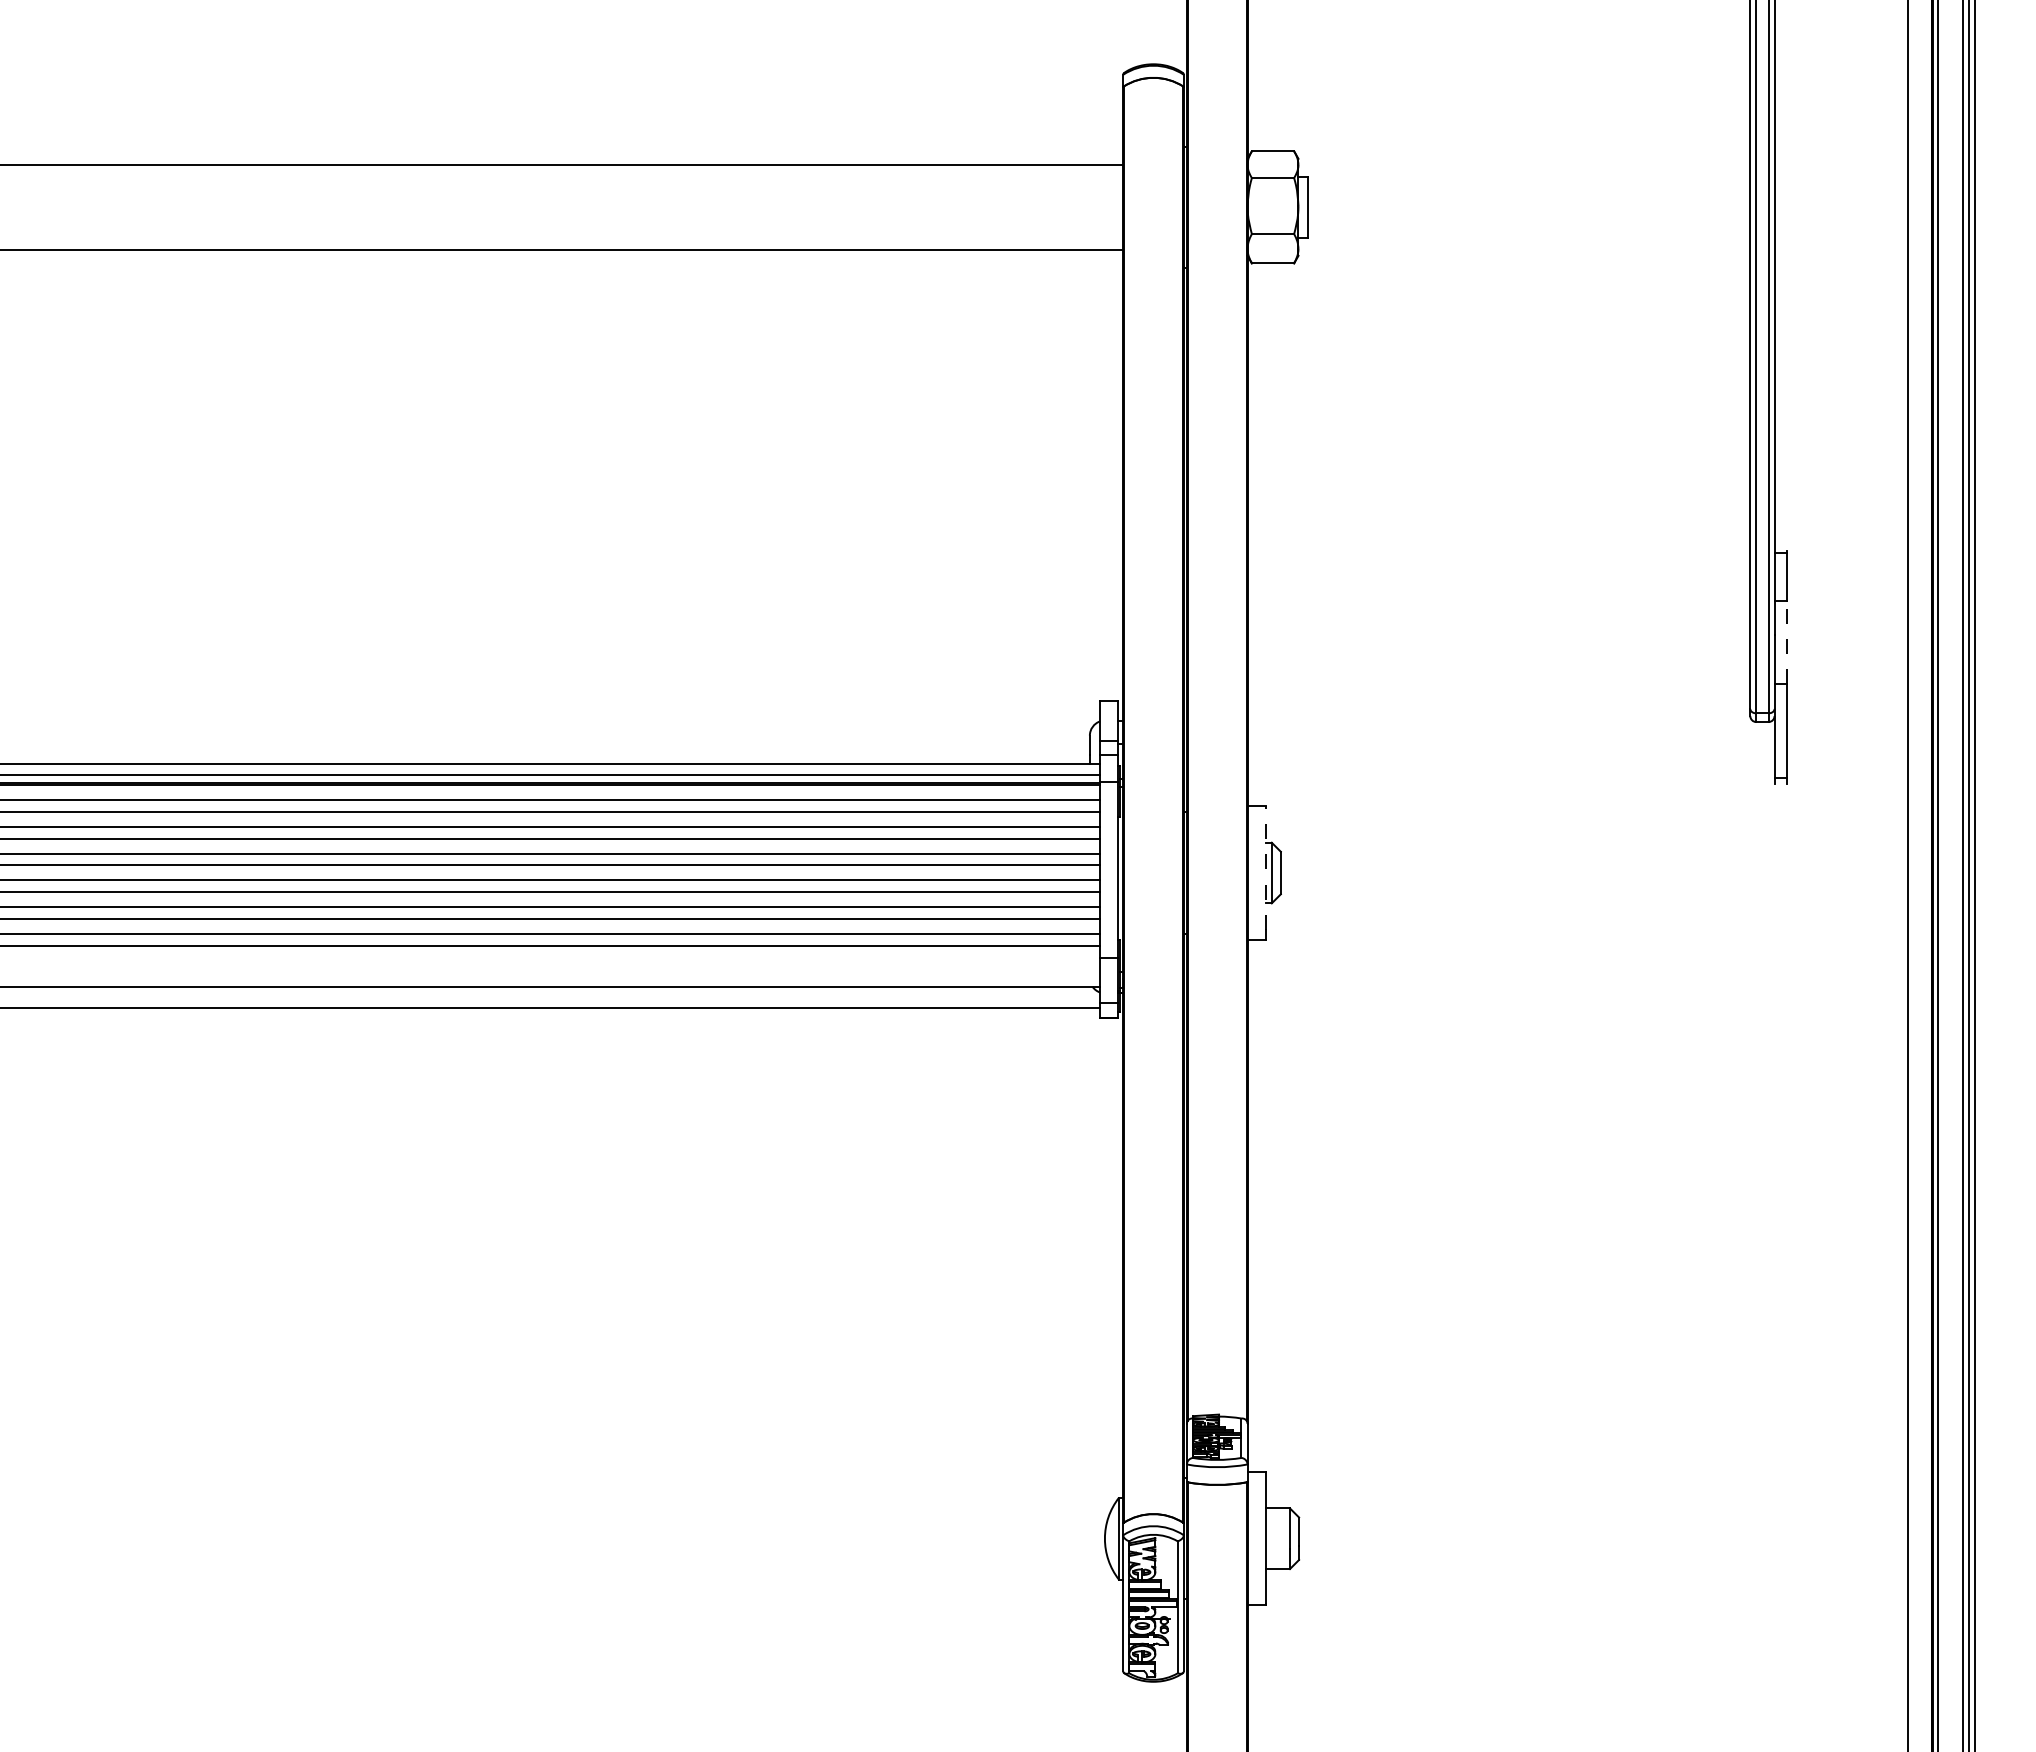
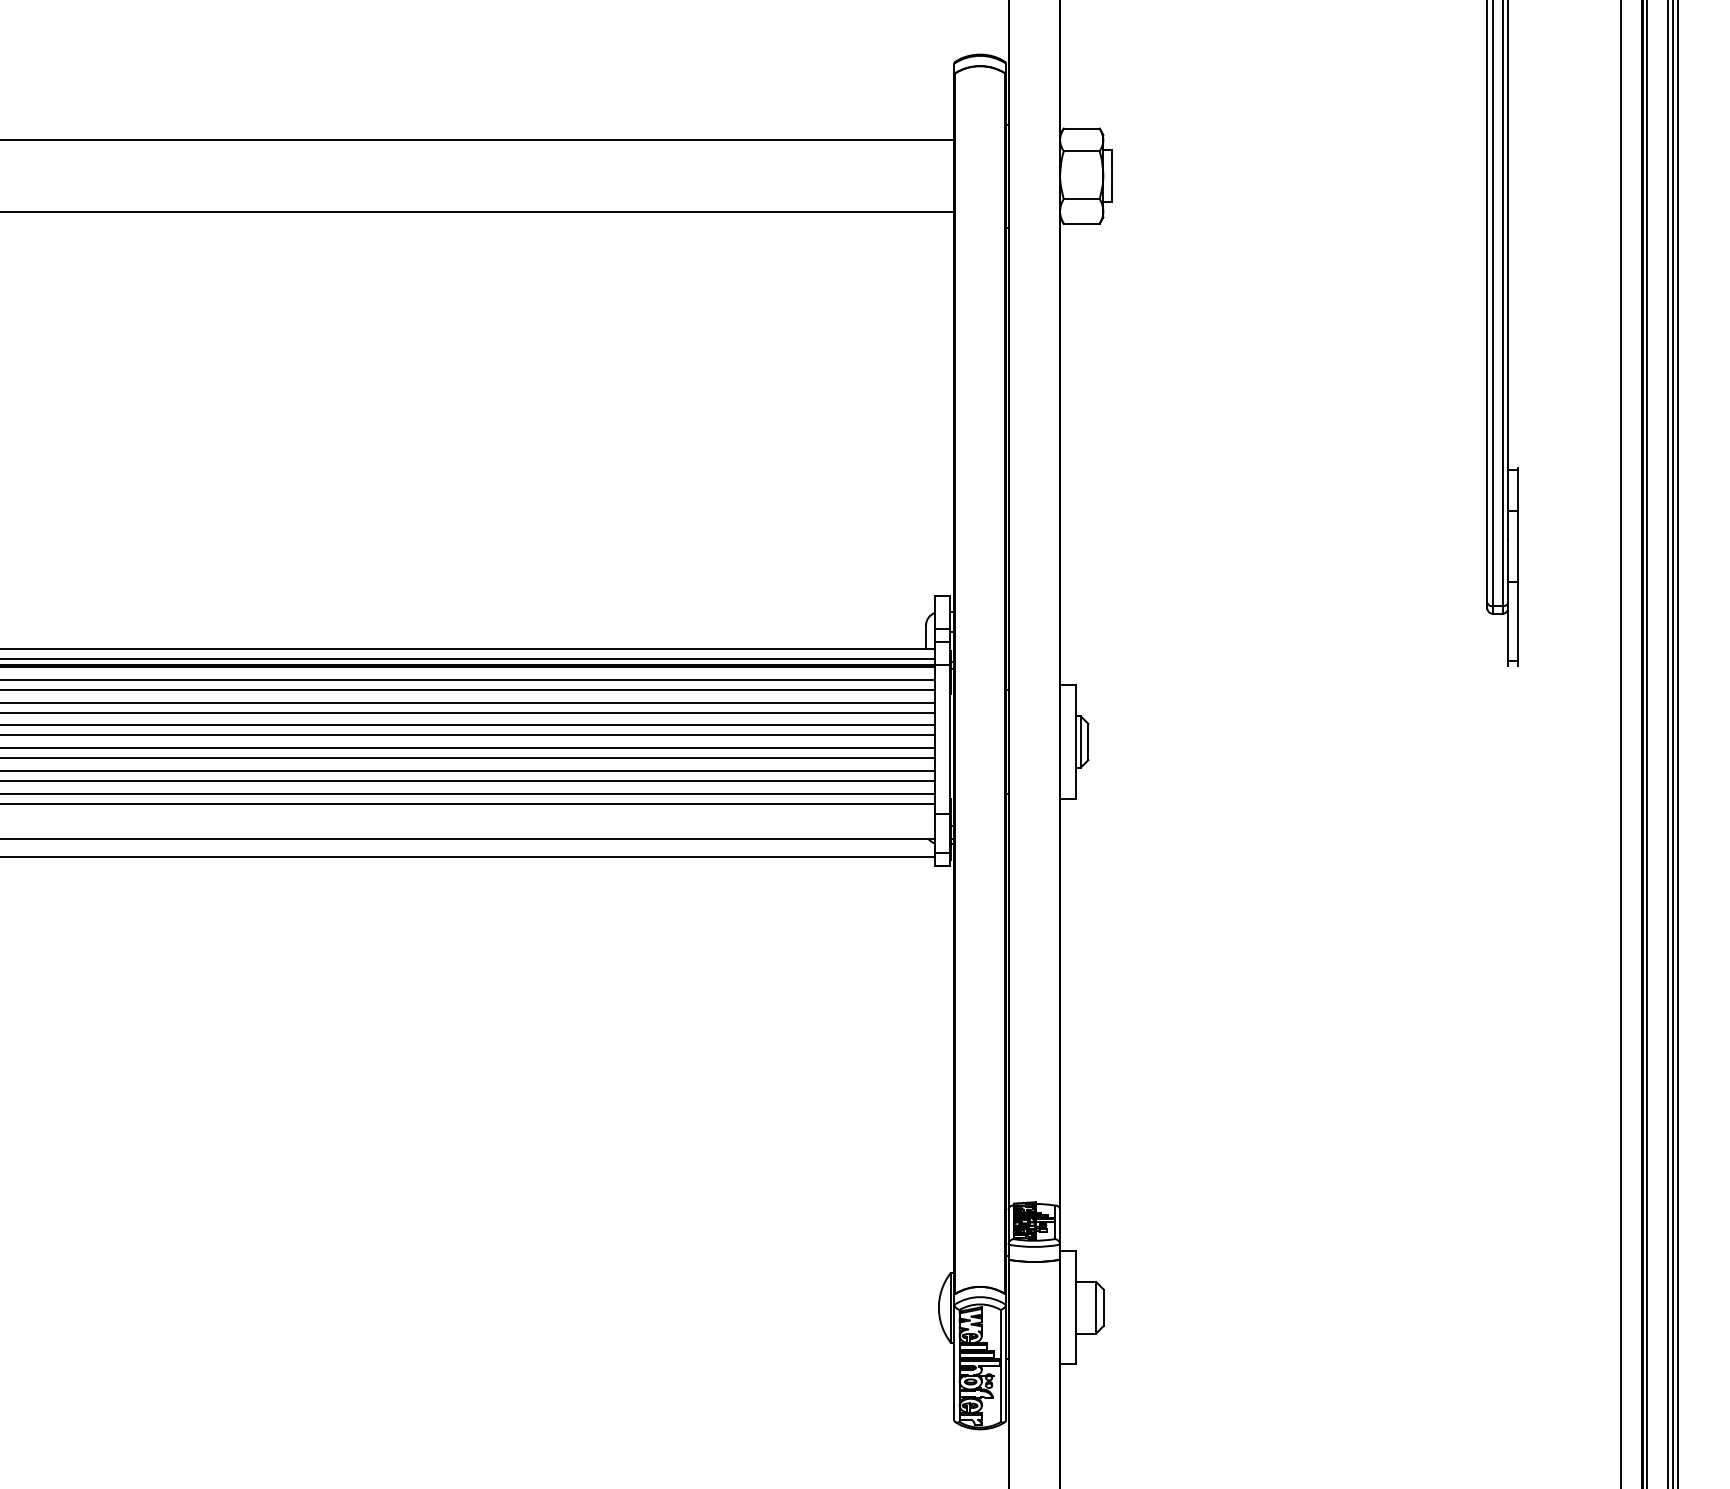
line: (1786, 641) -> (1518, 545), dashed -> solid
line: (1265, 867) -> (1075, 737), dashed -> solid

